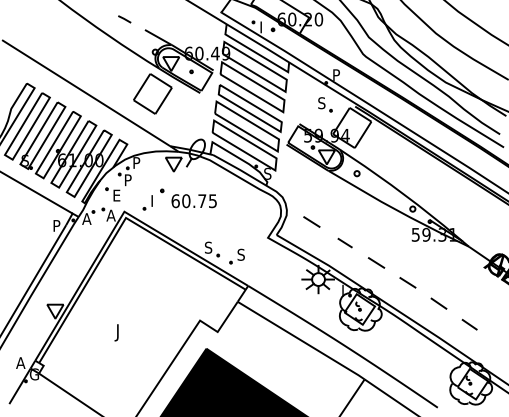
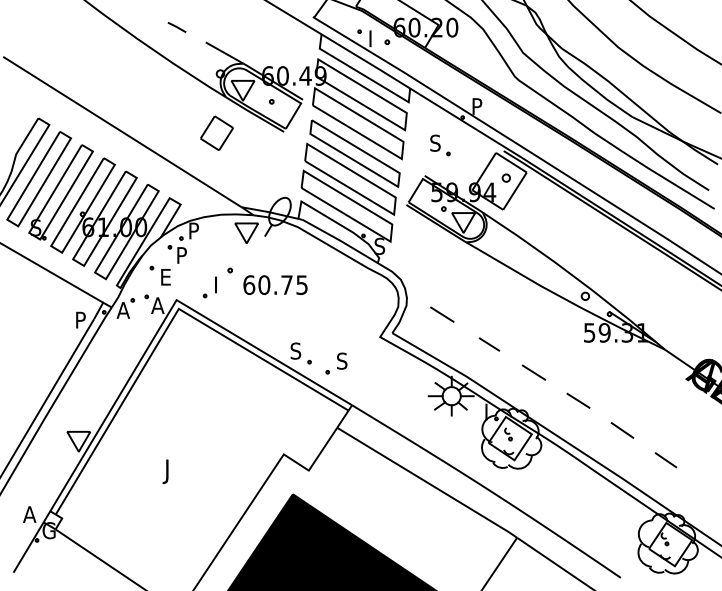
part: (152, 94) -> (216, 133), size x0.6
part: (325, 104) -> (440, 145), moved
part: (356, 173) -> (505, 177), moved

